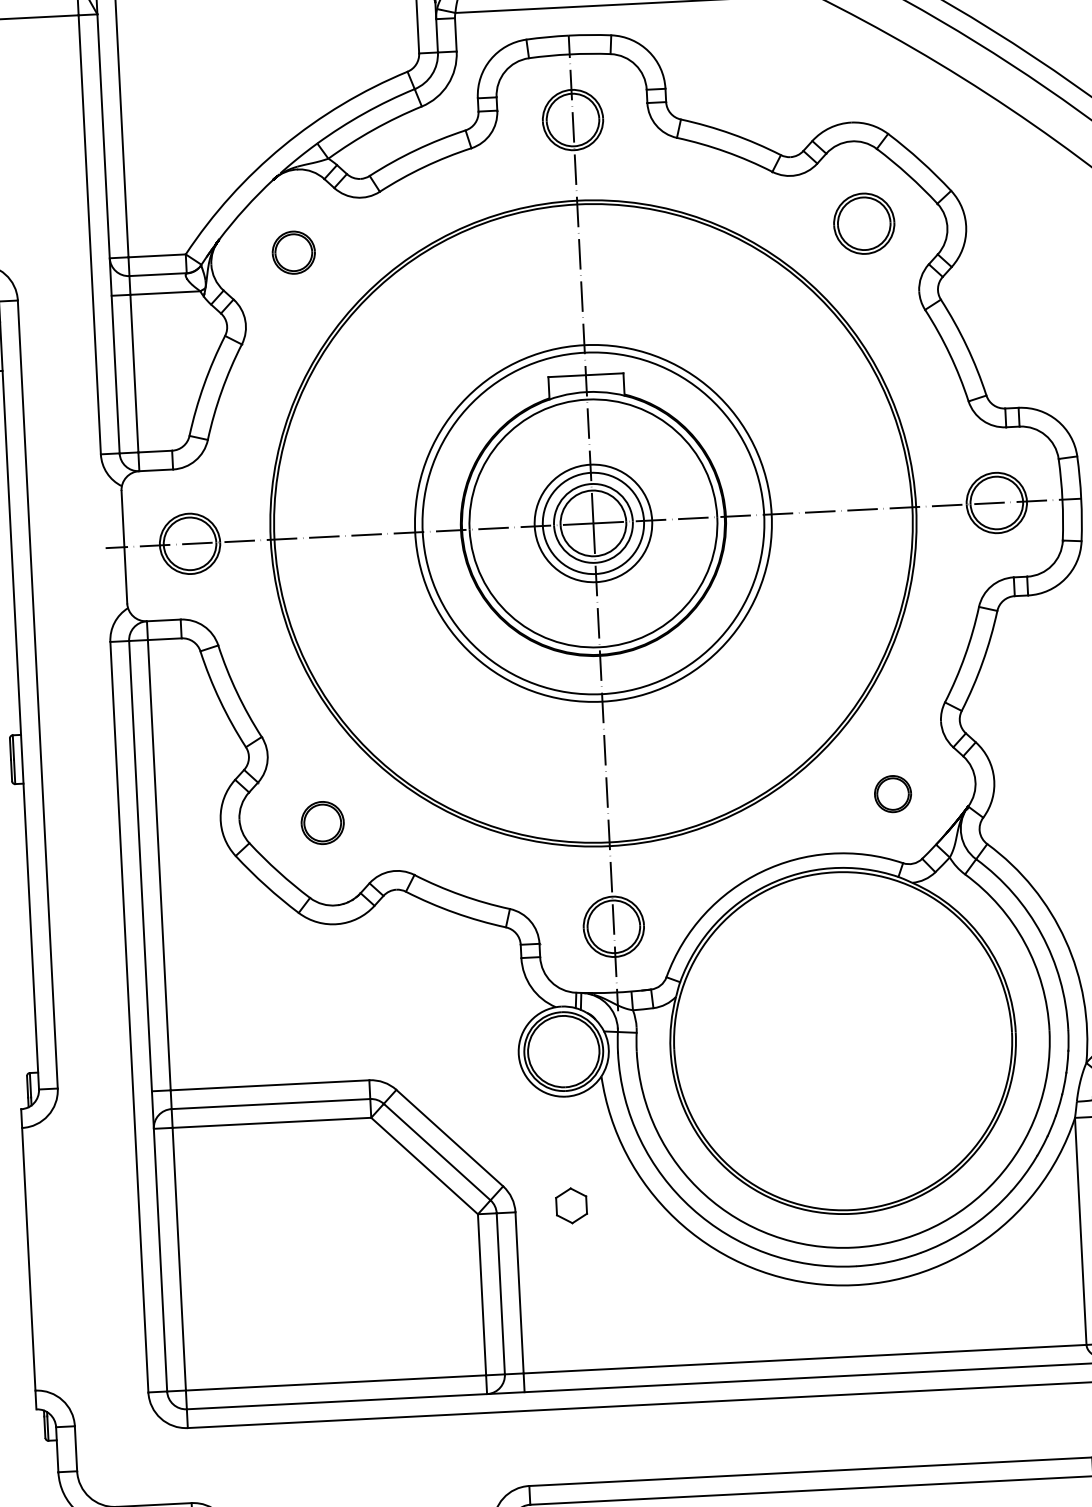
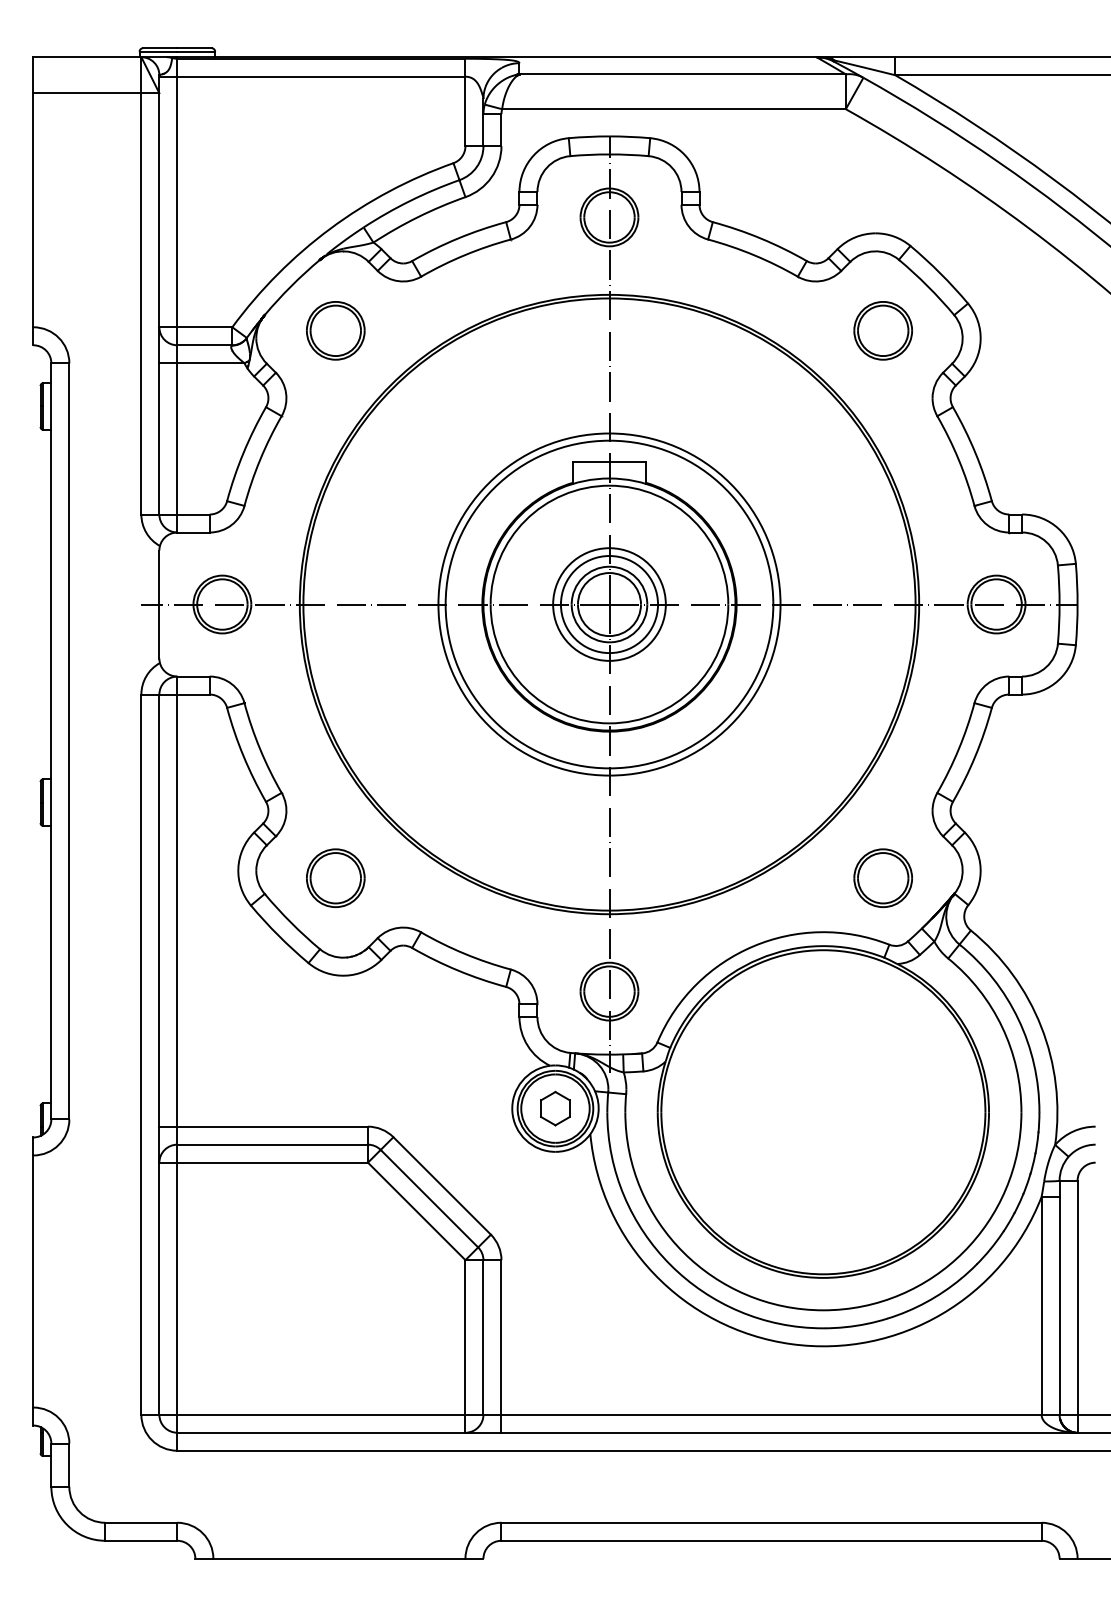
part: (293, 252) -> (335, 330), size x1.43
part: (892, 793) -> (882, 877), size x1.67
part: (322, 822) -> (335, 877), size x1.43
part: (571, 1205) -> (555, 1108), moved

